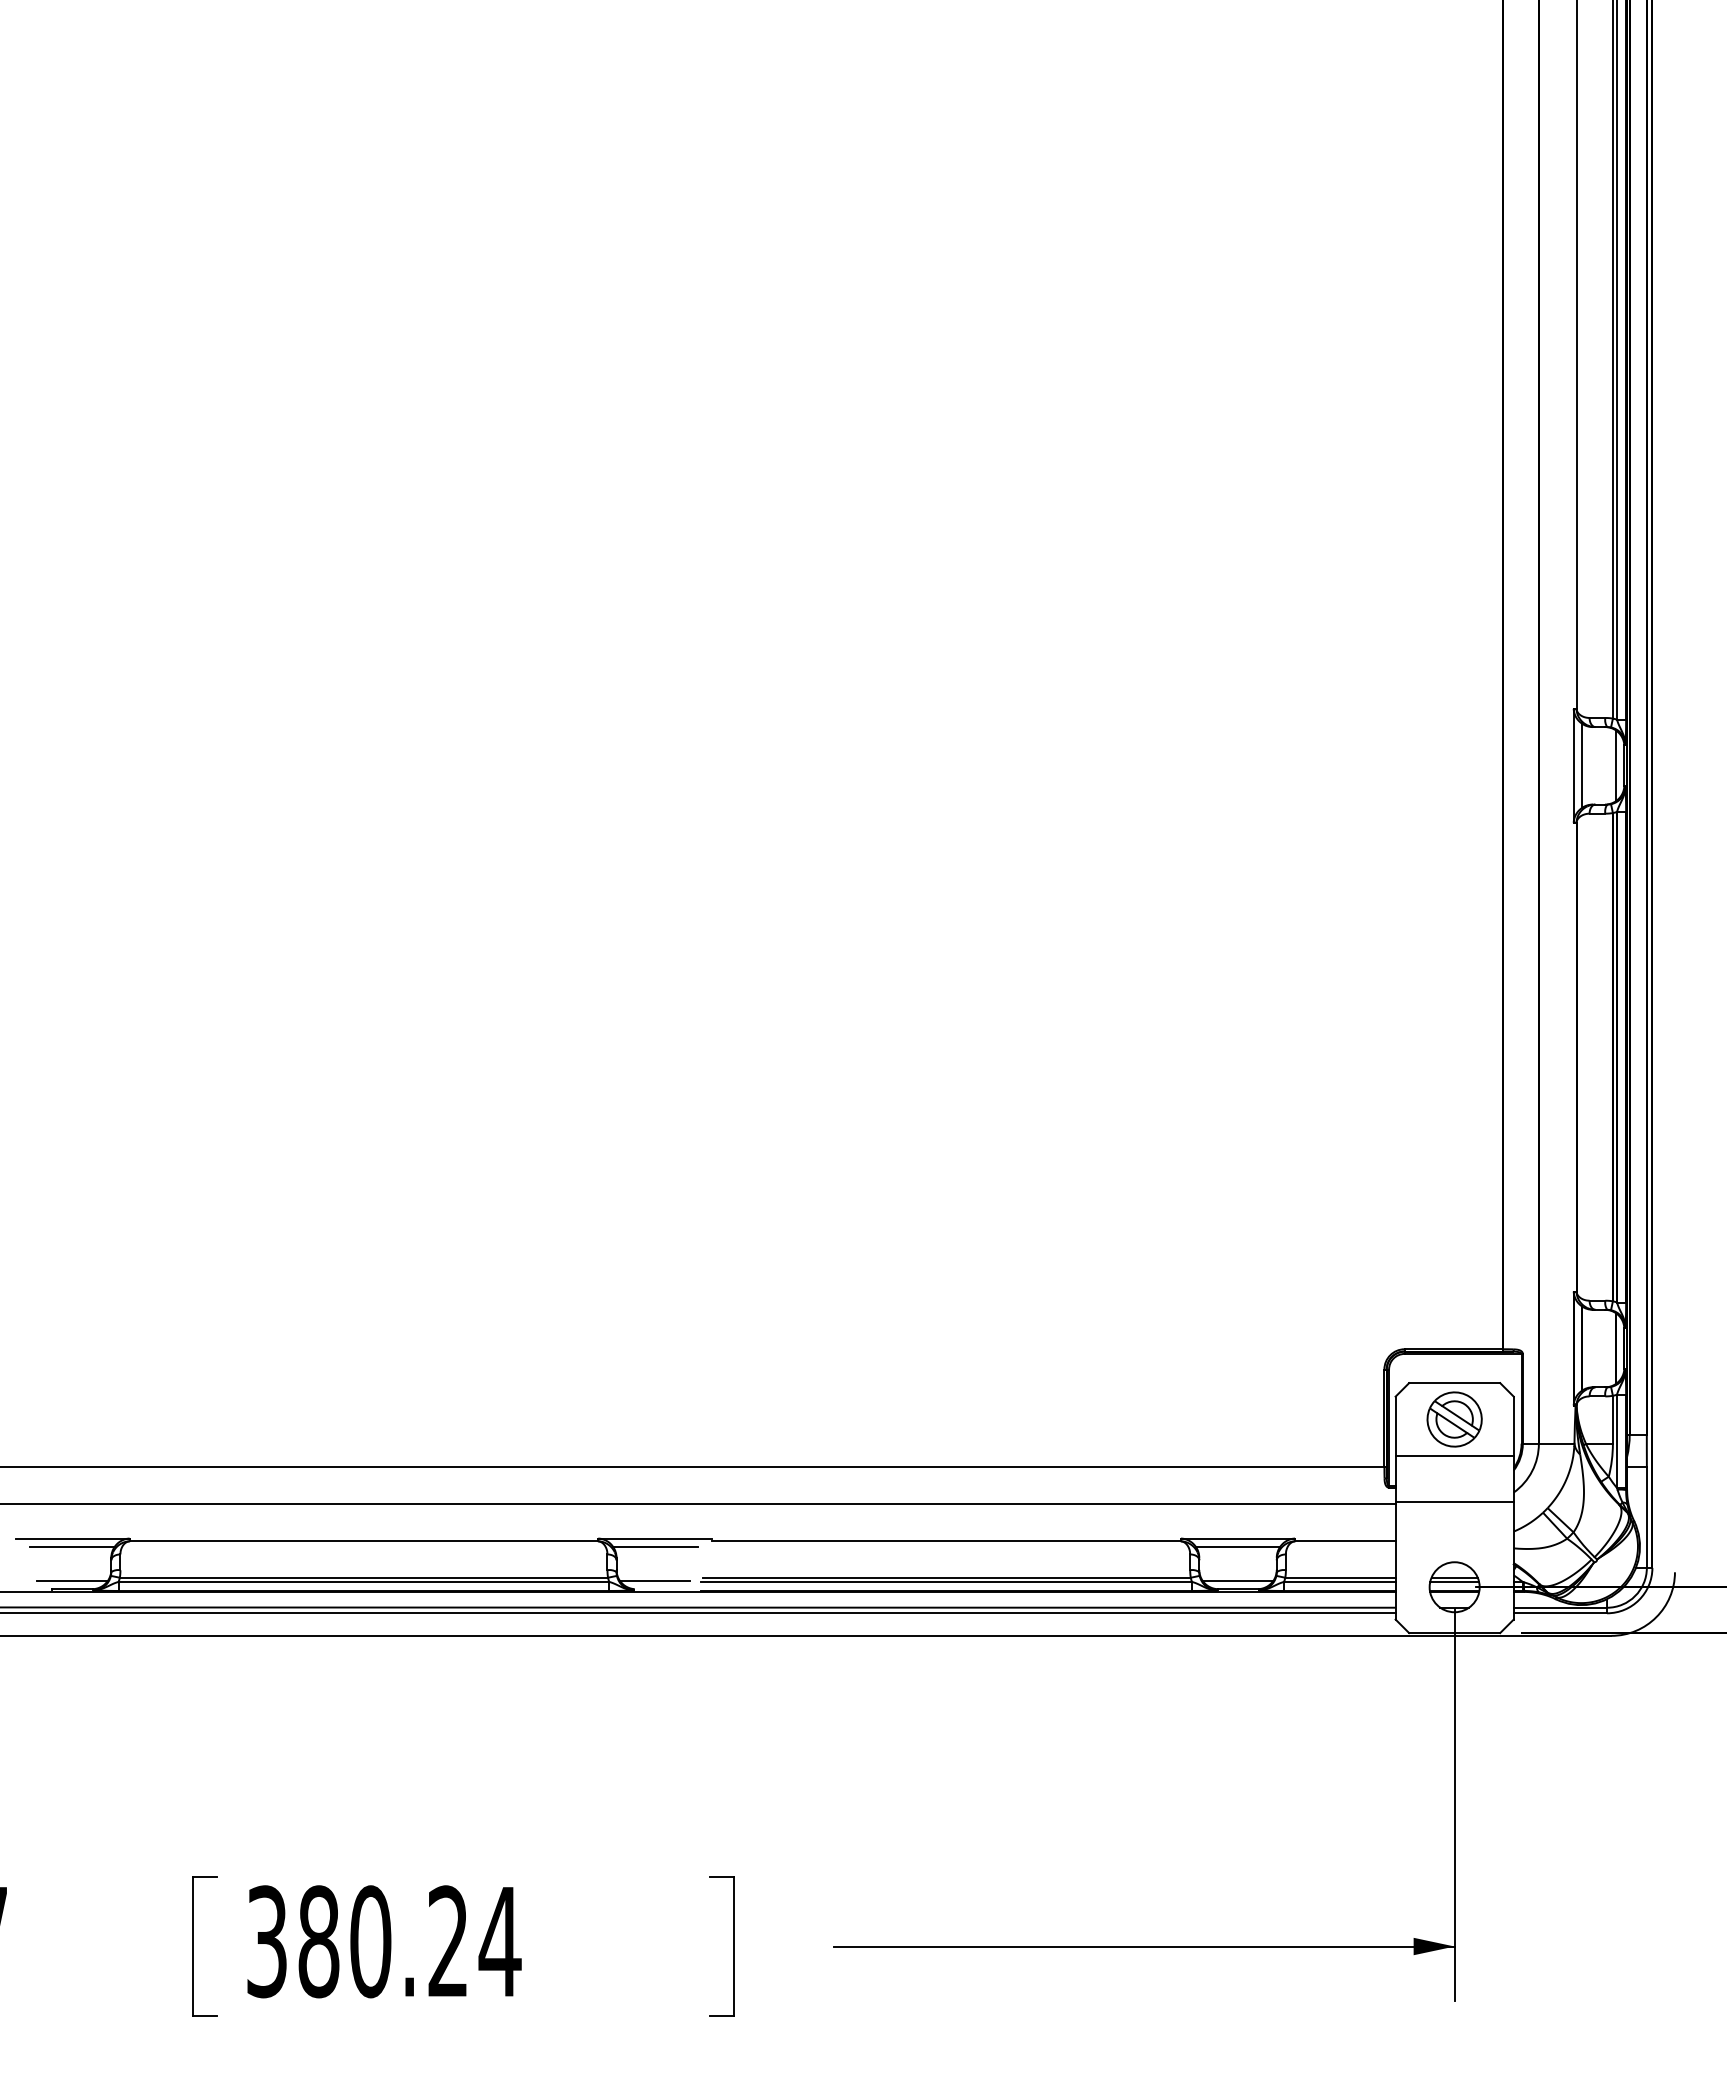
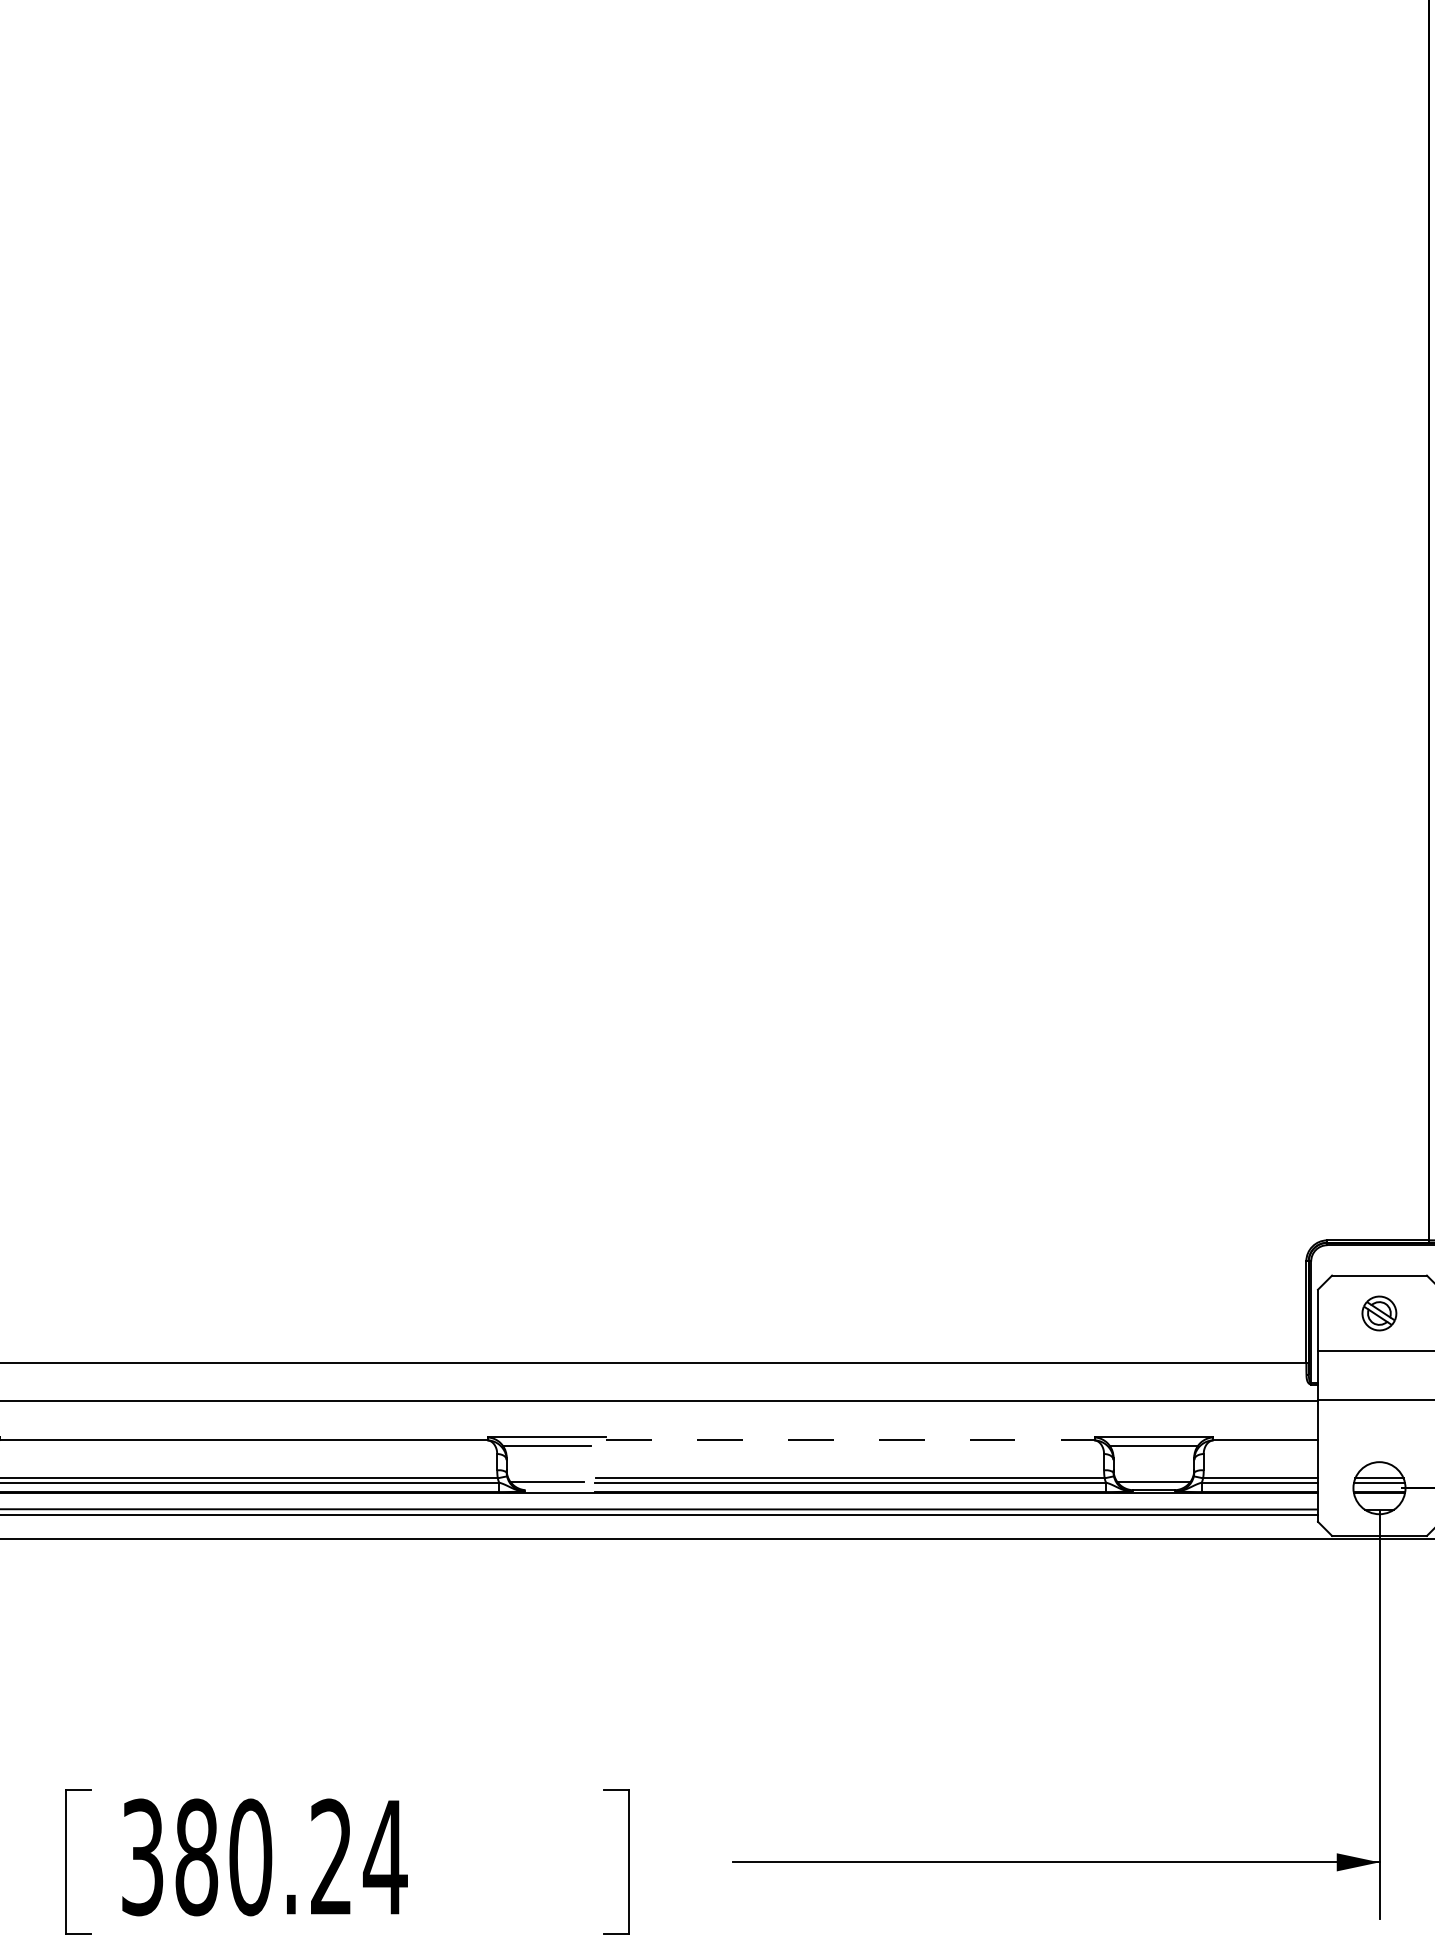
part: (1454, 1419) -> (1379, 1313), size x0.6
line: (947, 1541) -> (851, 1440), solid -> dashed

